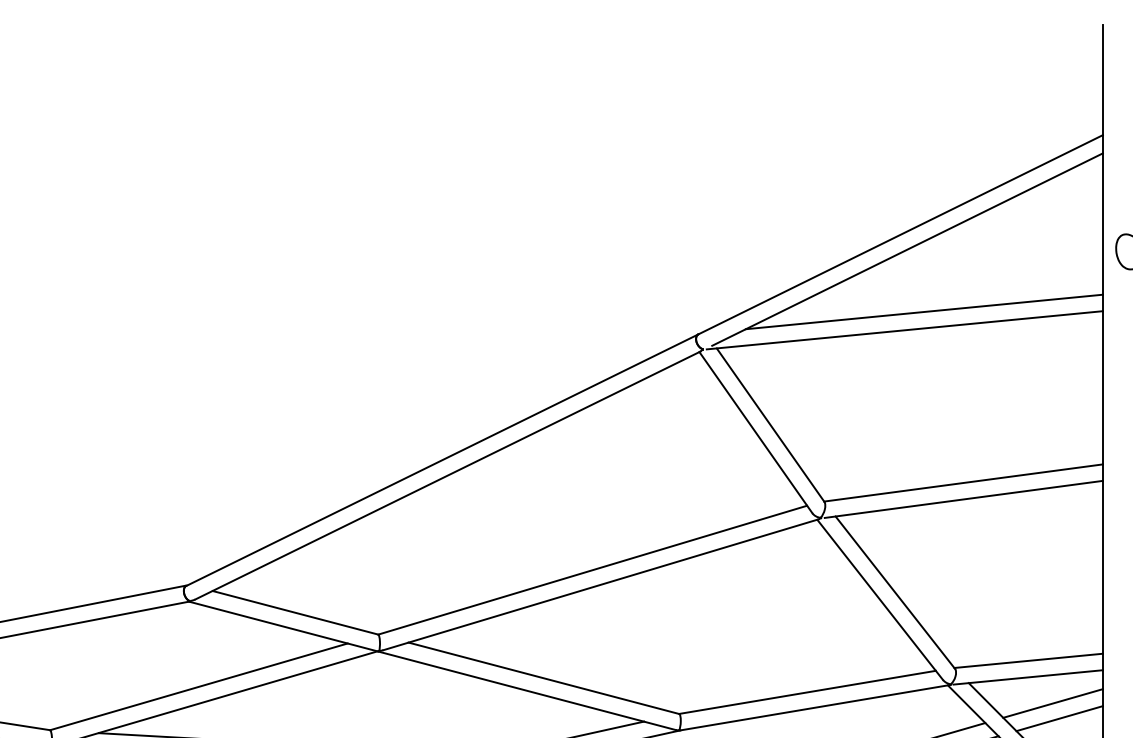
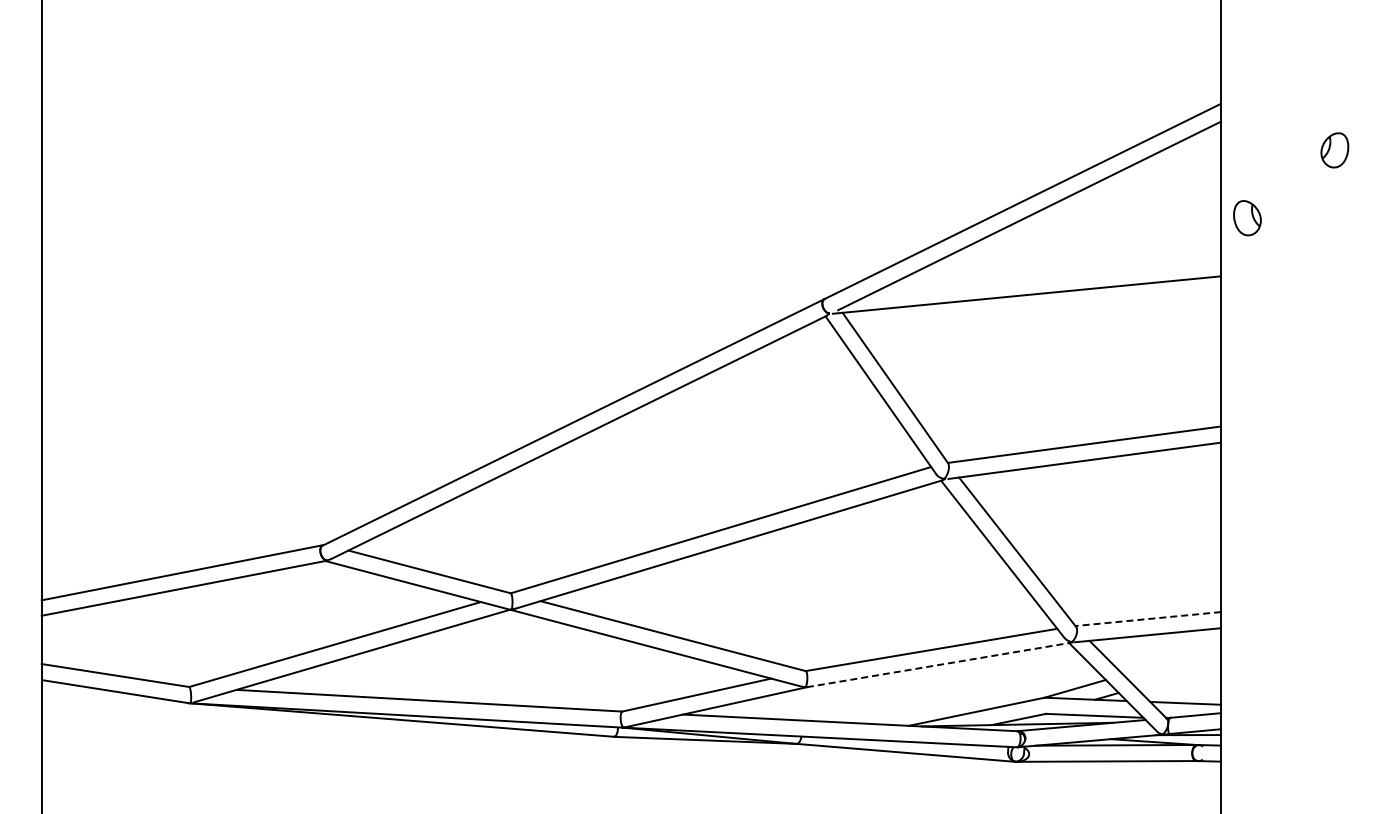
line: (924, 312) -> (1046, 277), removed
line: (1027, 661) -> (1147, 619), solid -> dashed
line: (1053, 703) -> (1172, 660), removed
line: (814, 707) -> (938, 664), solid -> dashed
line: (1059, 718) -> (1178, 675), removed

